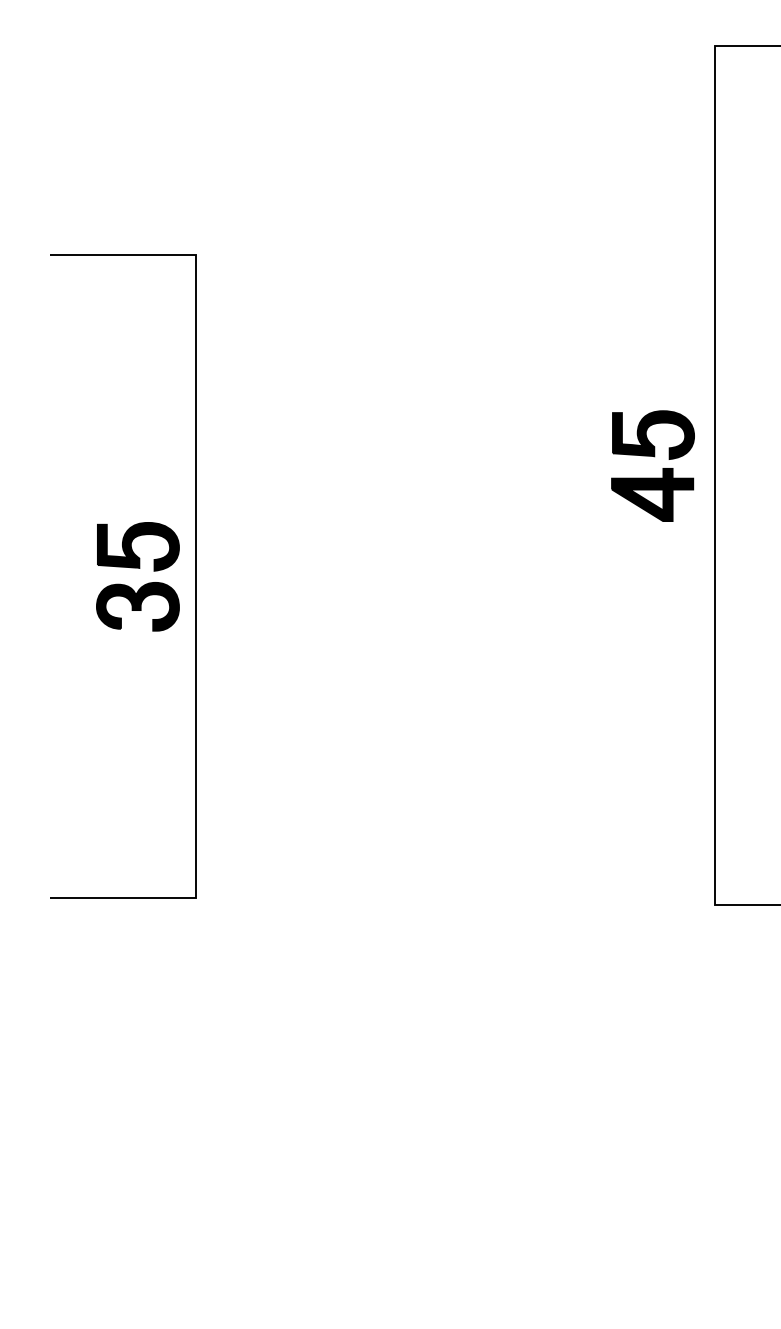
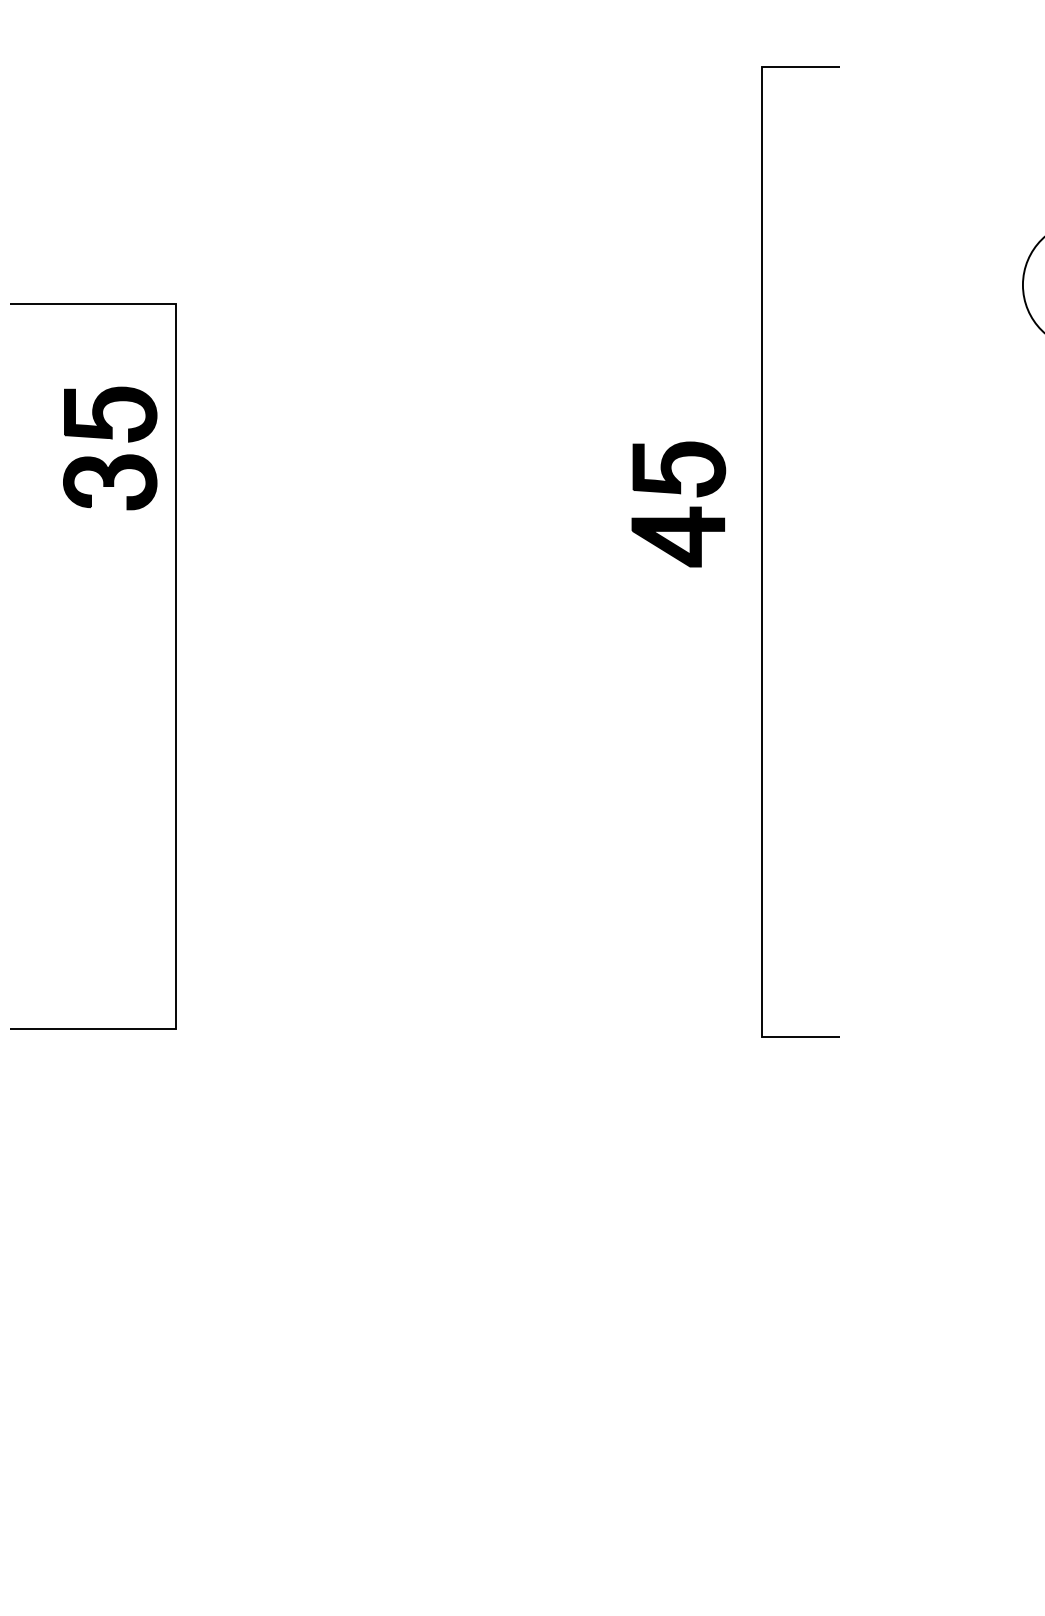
part: (653, 457) -> (679, 494), moved
part: (138, 568) -> (110, 439), moved

